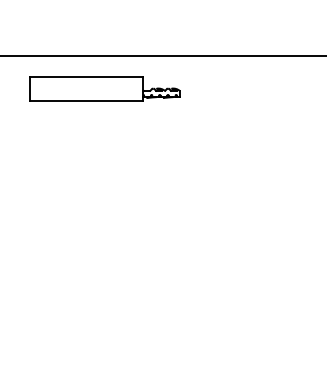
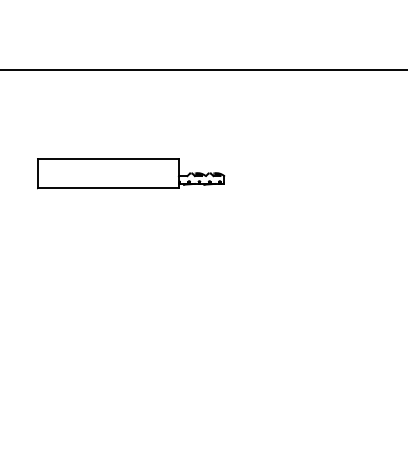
part: (104, 88) -> (130, 173), moved

